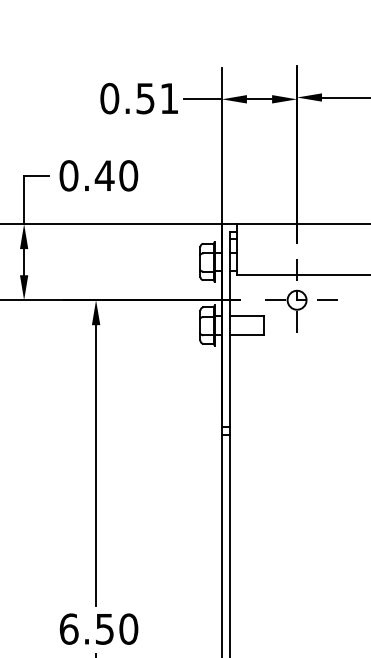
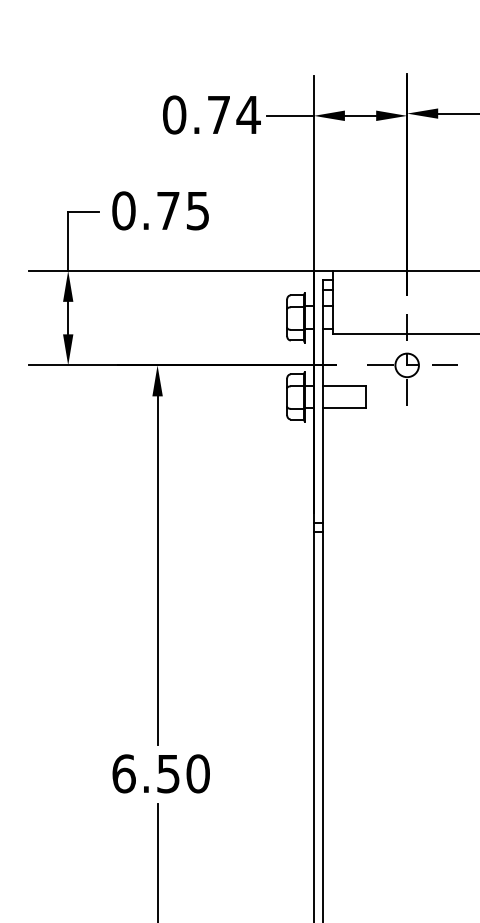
text: (157, 99) -> (233, 115), 0.51 -> 0.74
text: (116, 175) -> (182, 210), 0.40 -> 0.75

